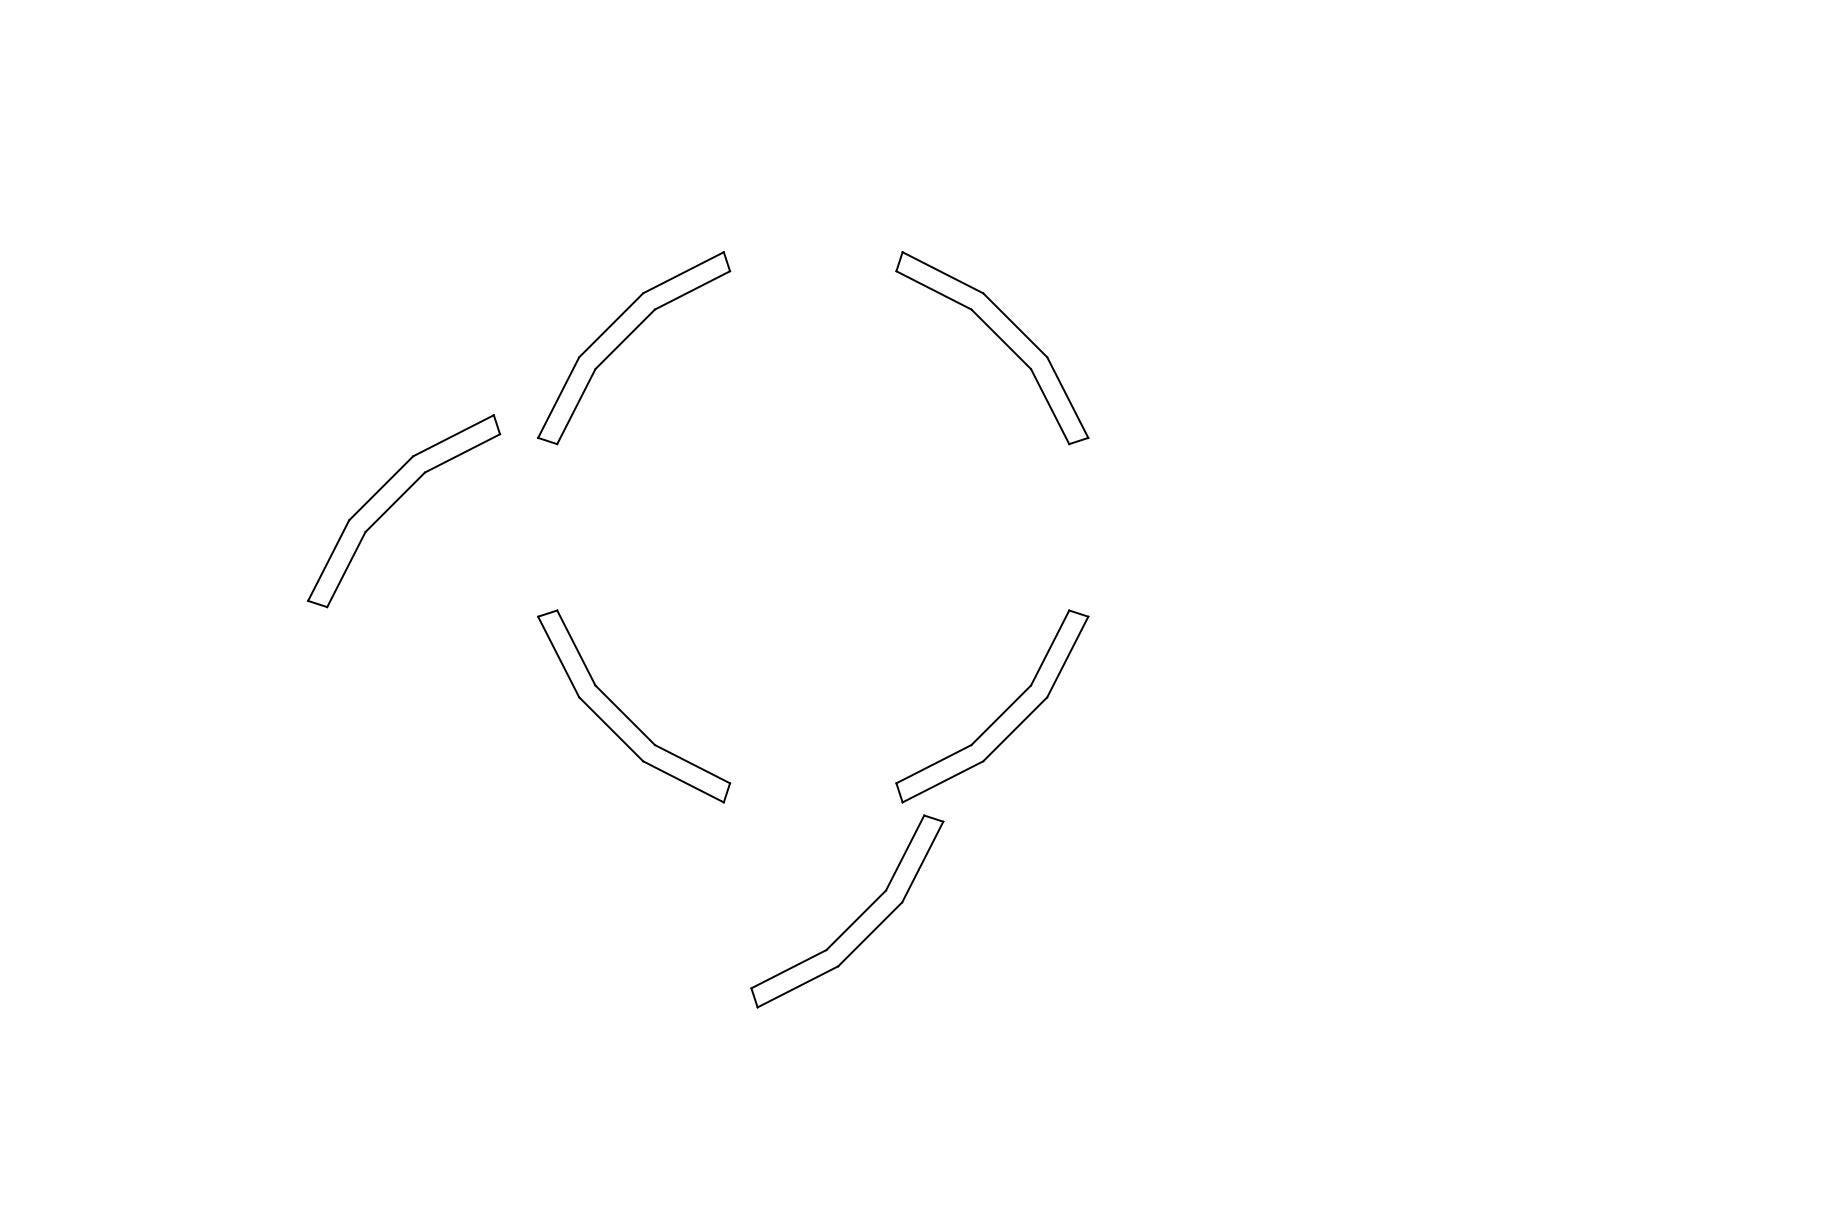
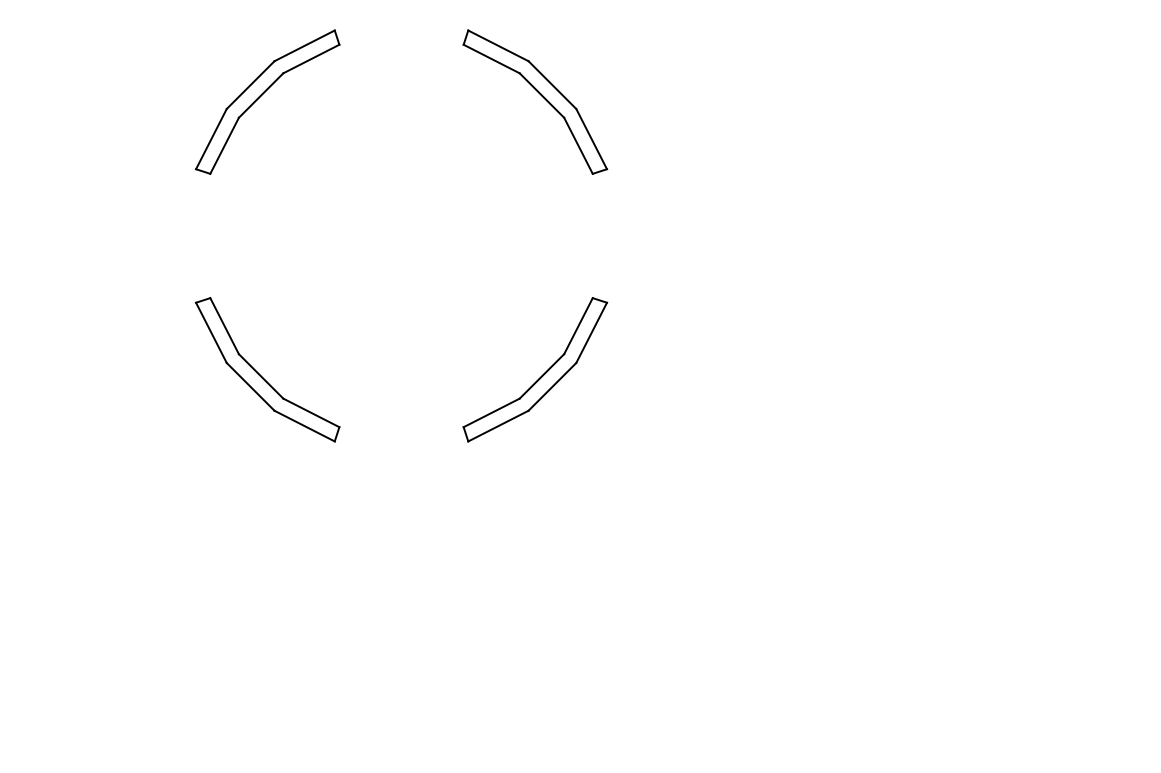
part: (396, 502) -> (90, 217), removed
part: (855, 919) -> (433, 528), removed

